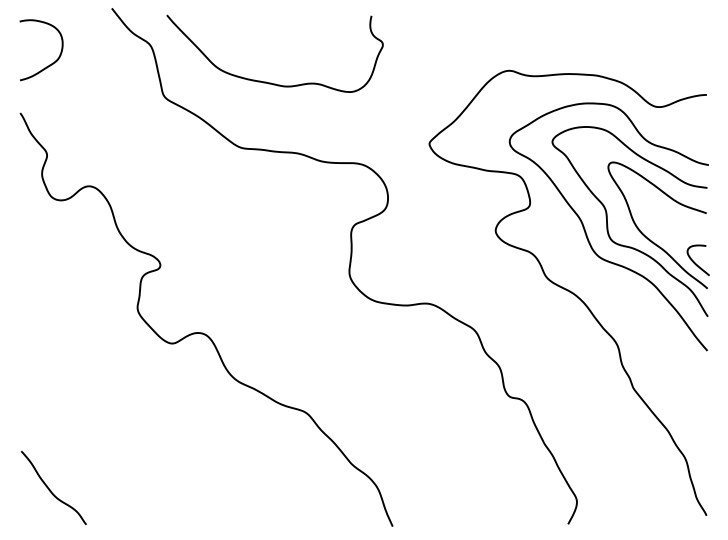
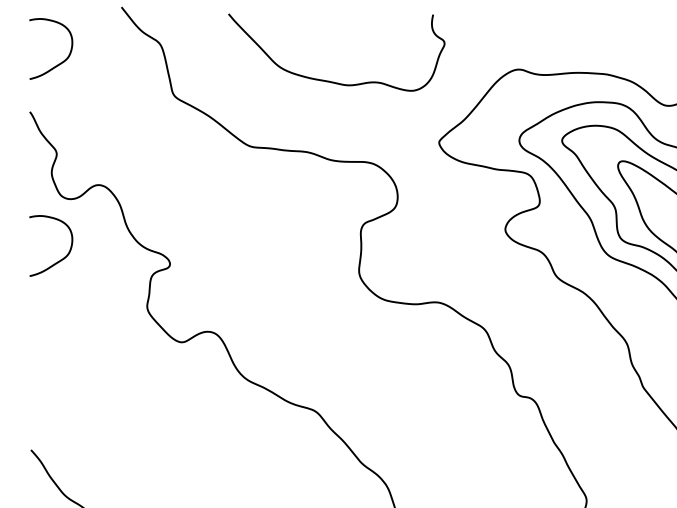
curve: (266, 81) -> (328, 80), moved
curve: (49, 261) -> (59, 260), added

